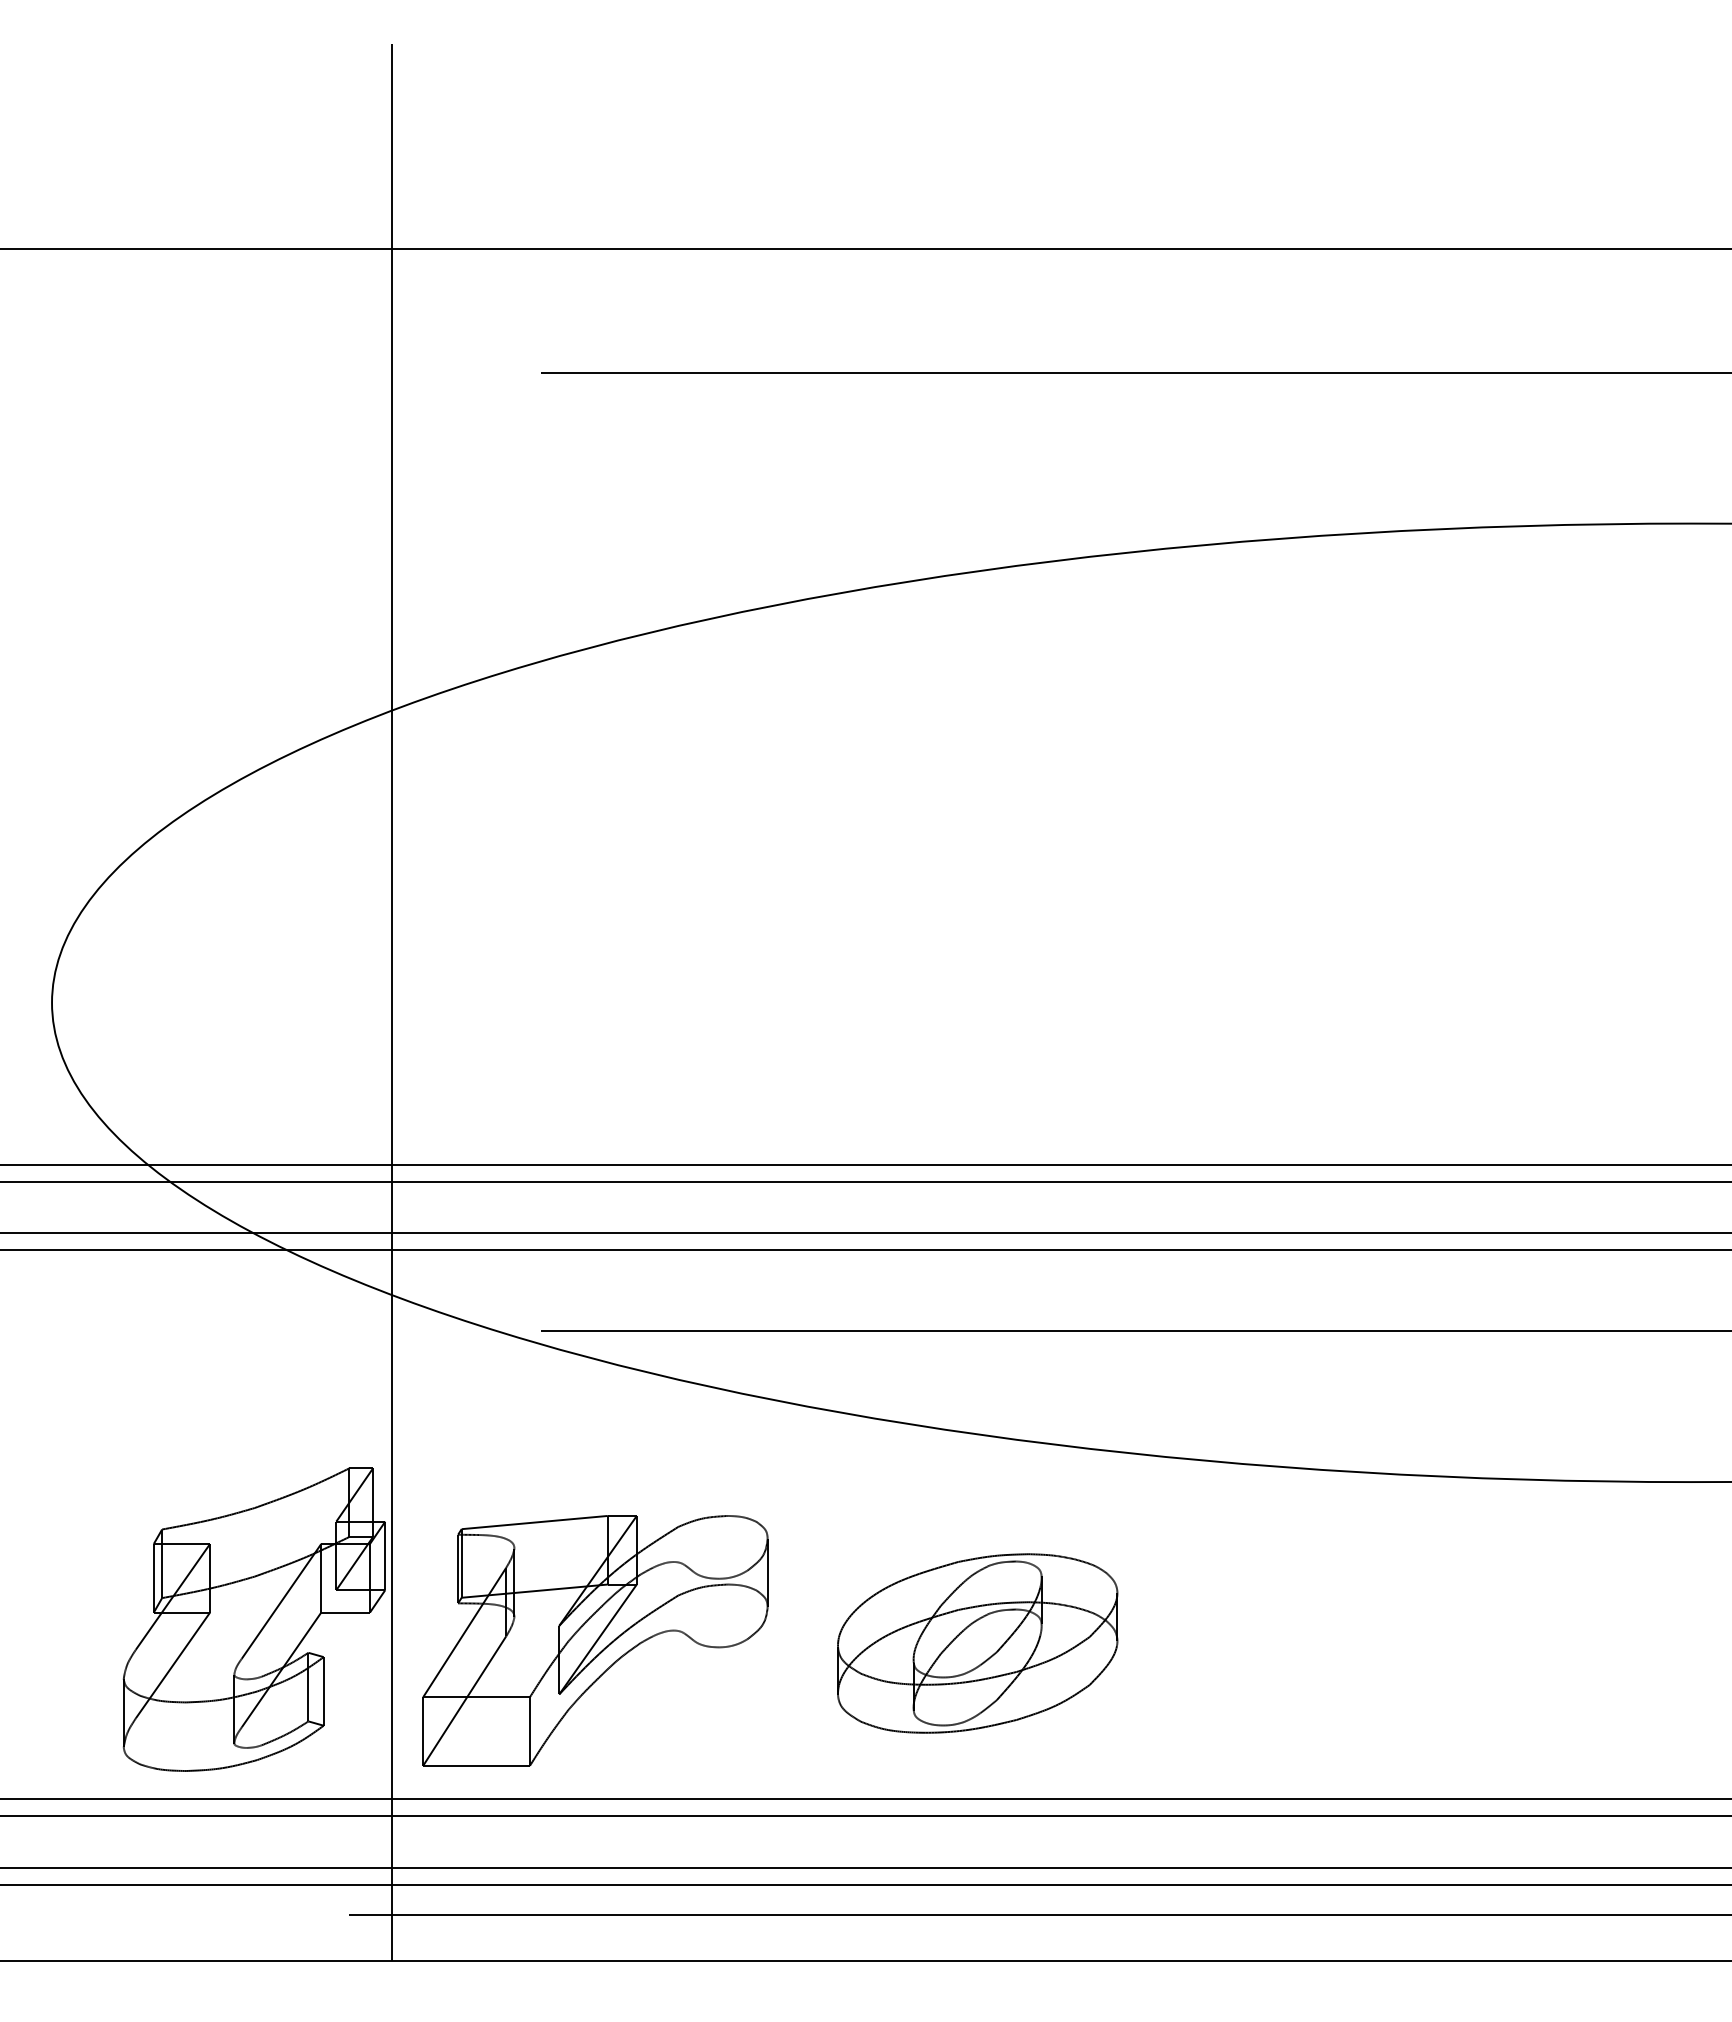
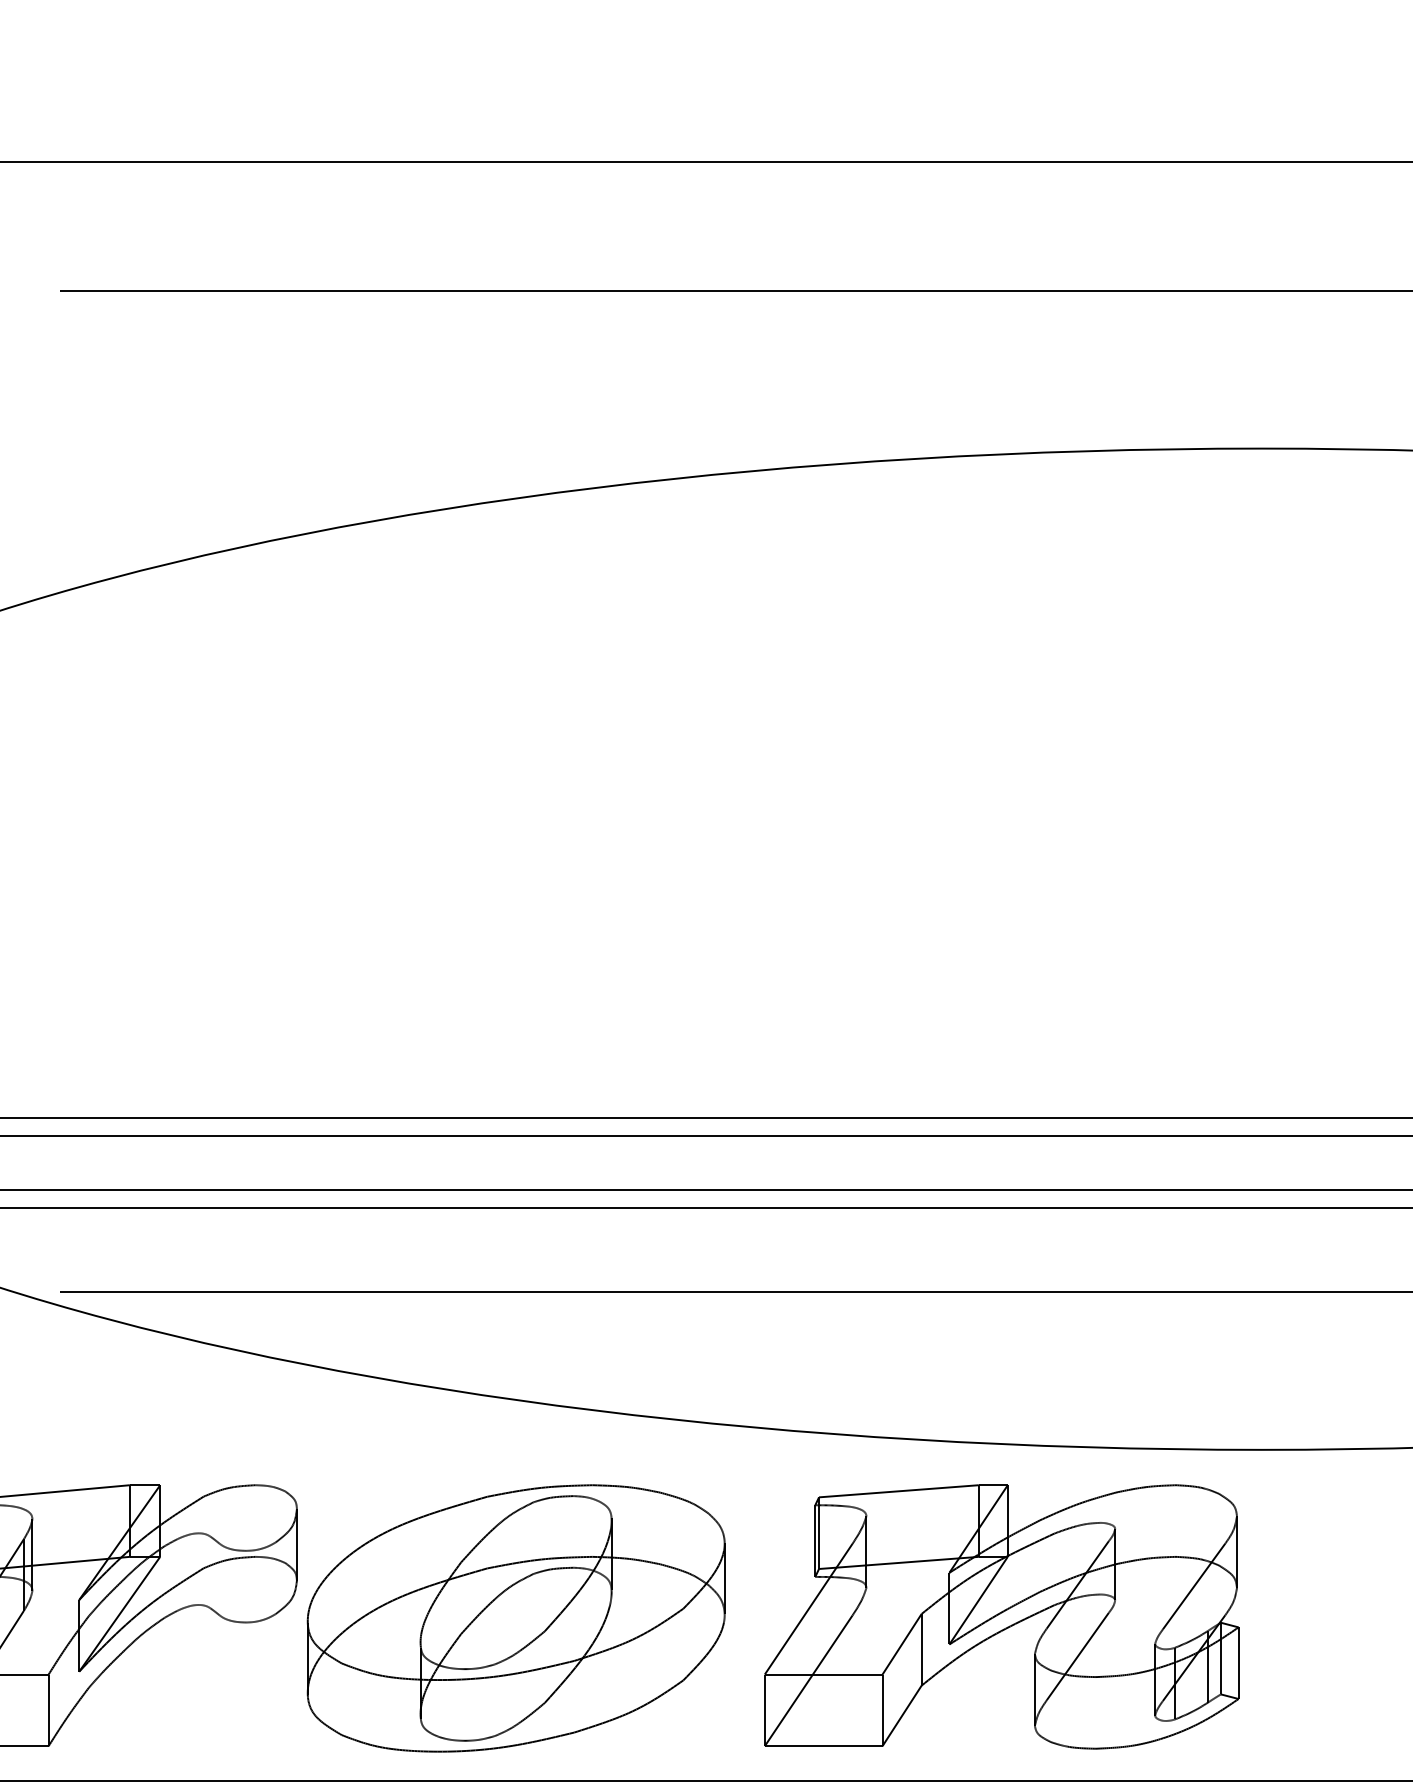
part: (1442, 1642) -> (1001, 1617), added
part: (977, 1643) -> (516, 1618), size x1.43

